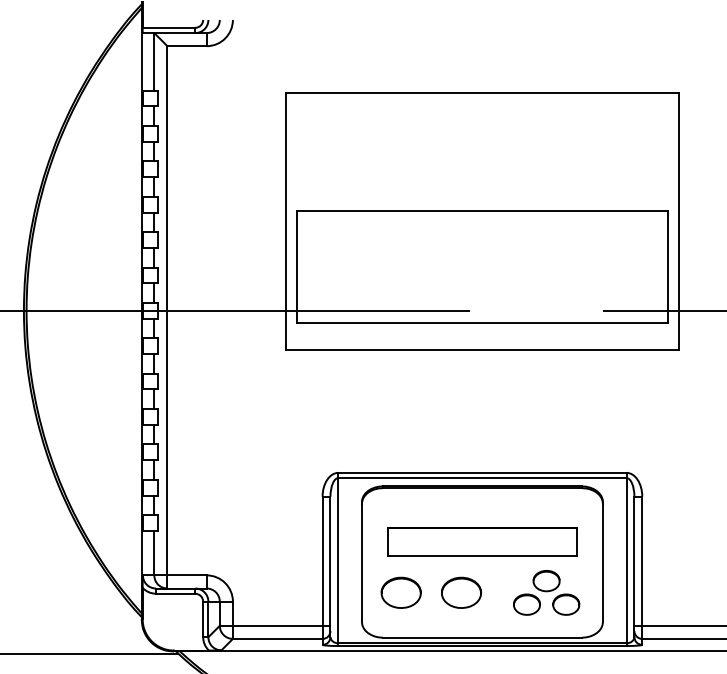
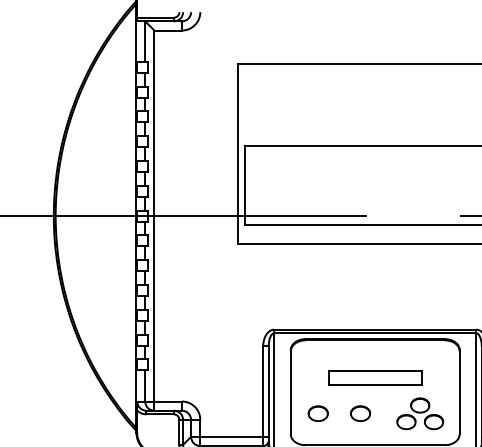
part: (482, 541) -> (375, 377), size x0.7
part: (400, 592) -> (317, 413), size x0.7
part: (461, 592) -> (360, 413), size x0.7

